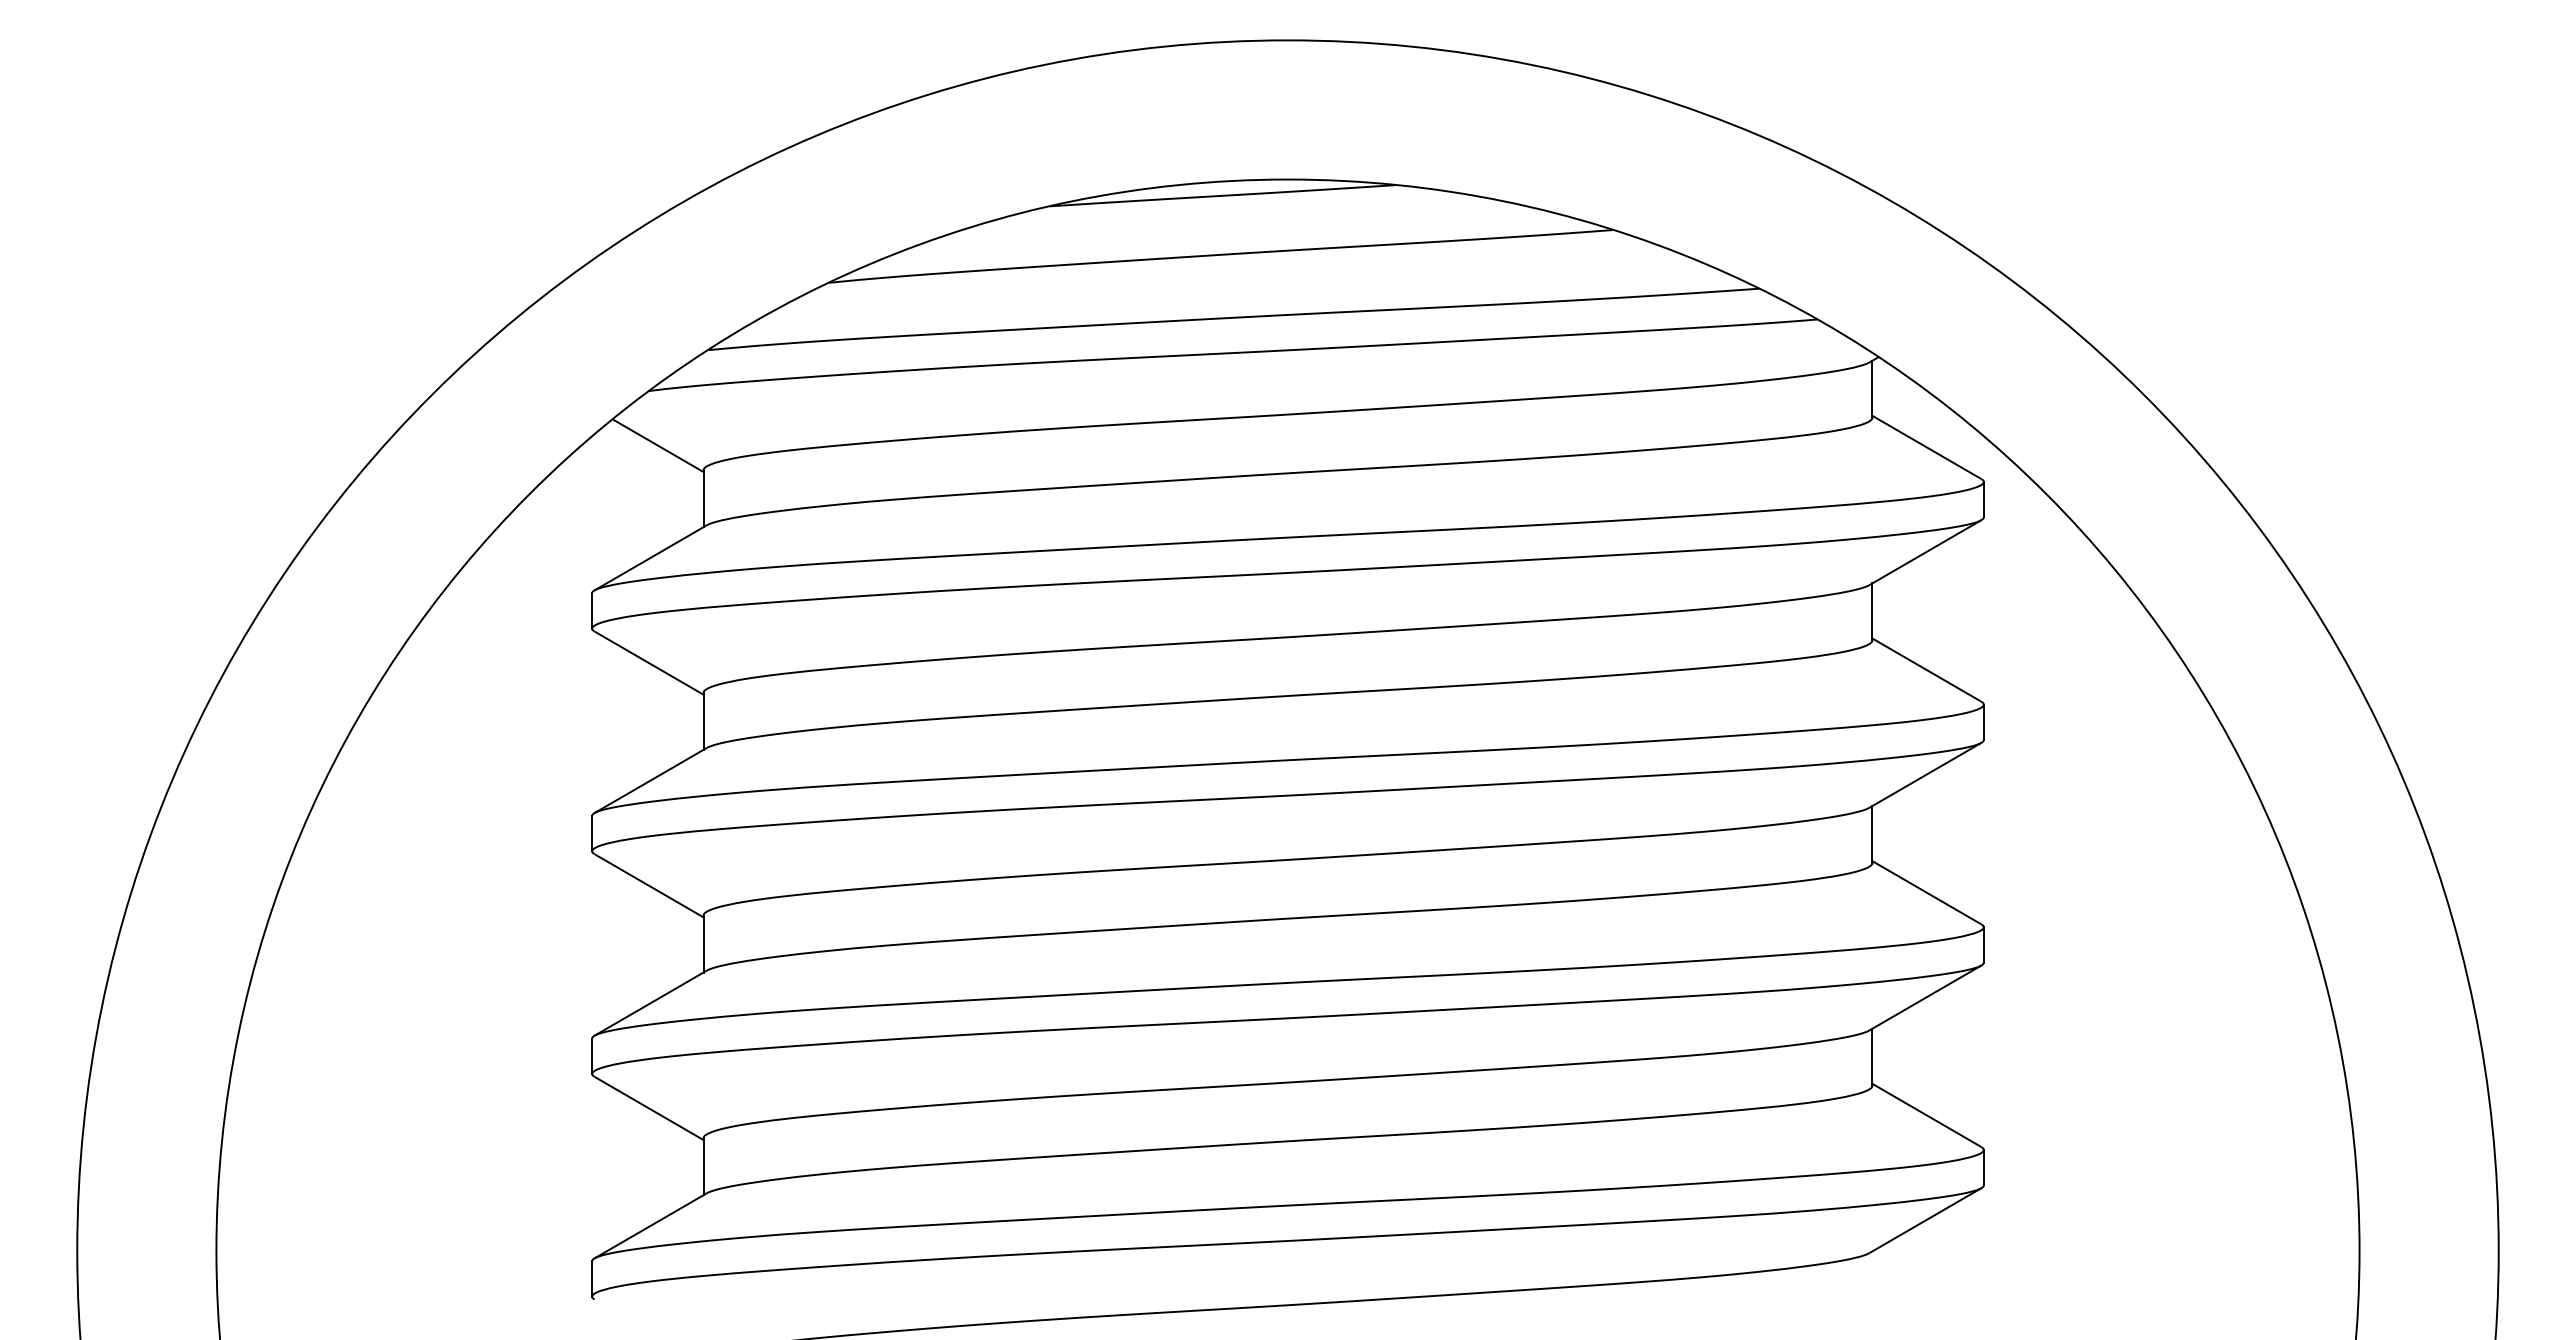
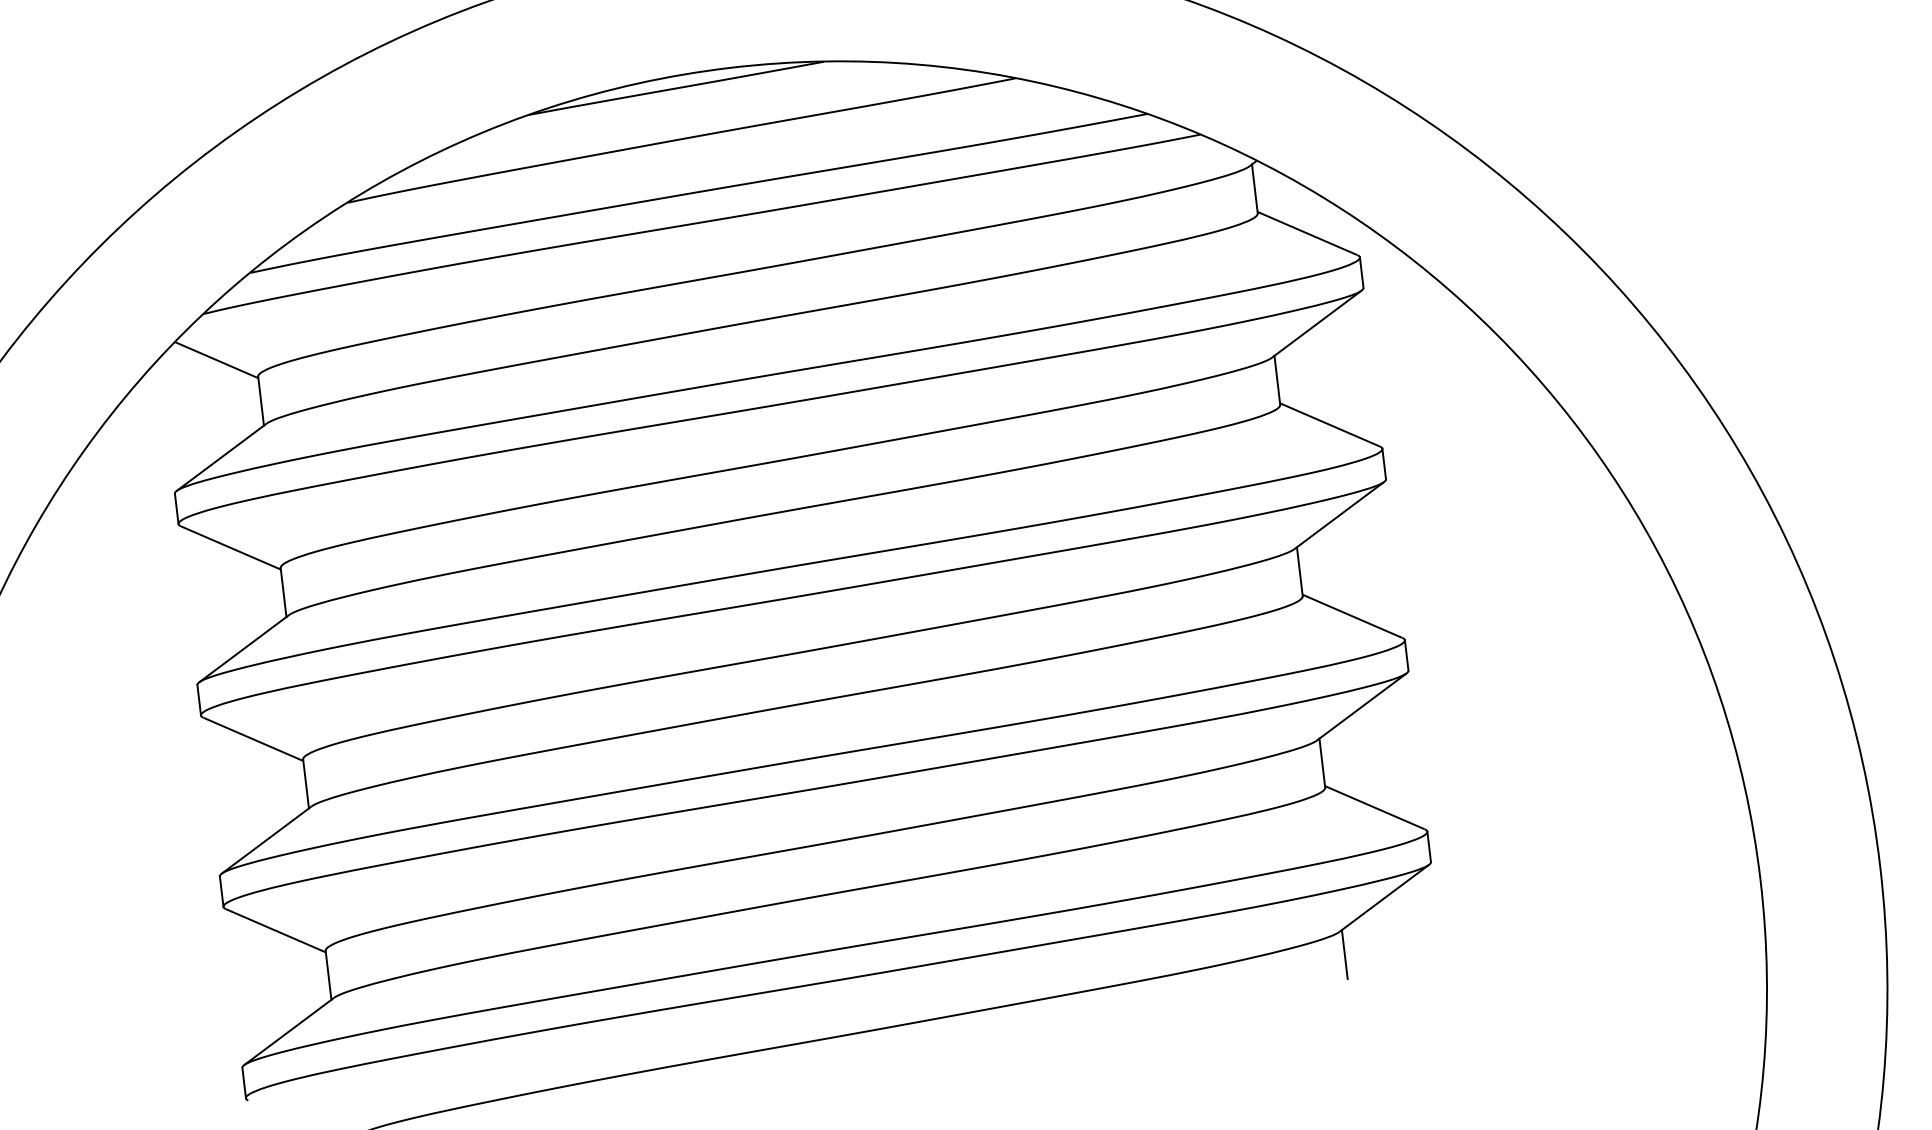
line: (1872, 1279) -> (1344, 954), added

